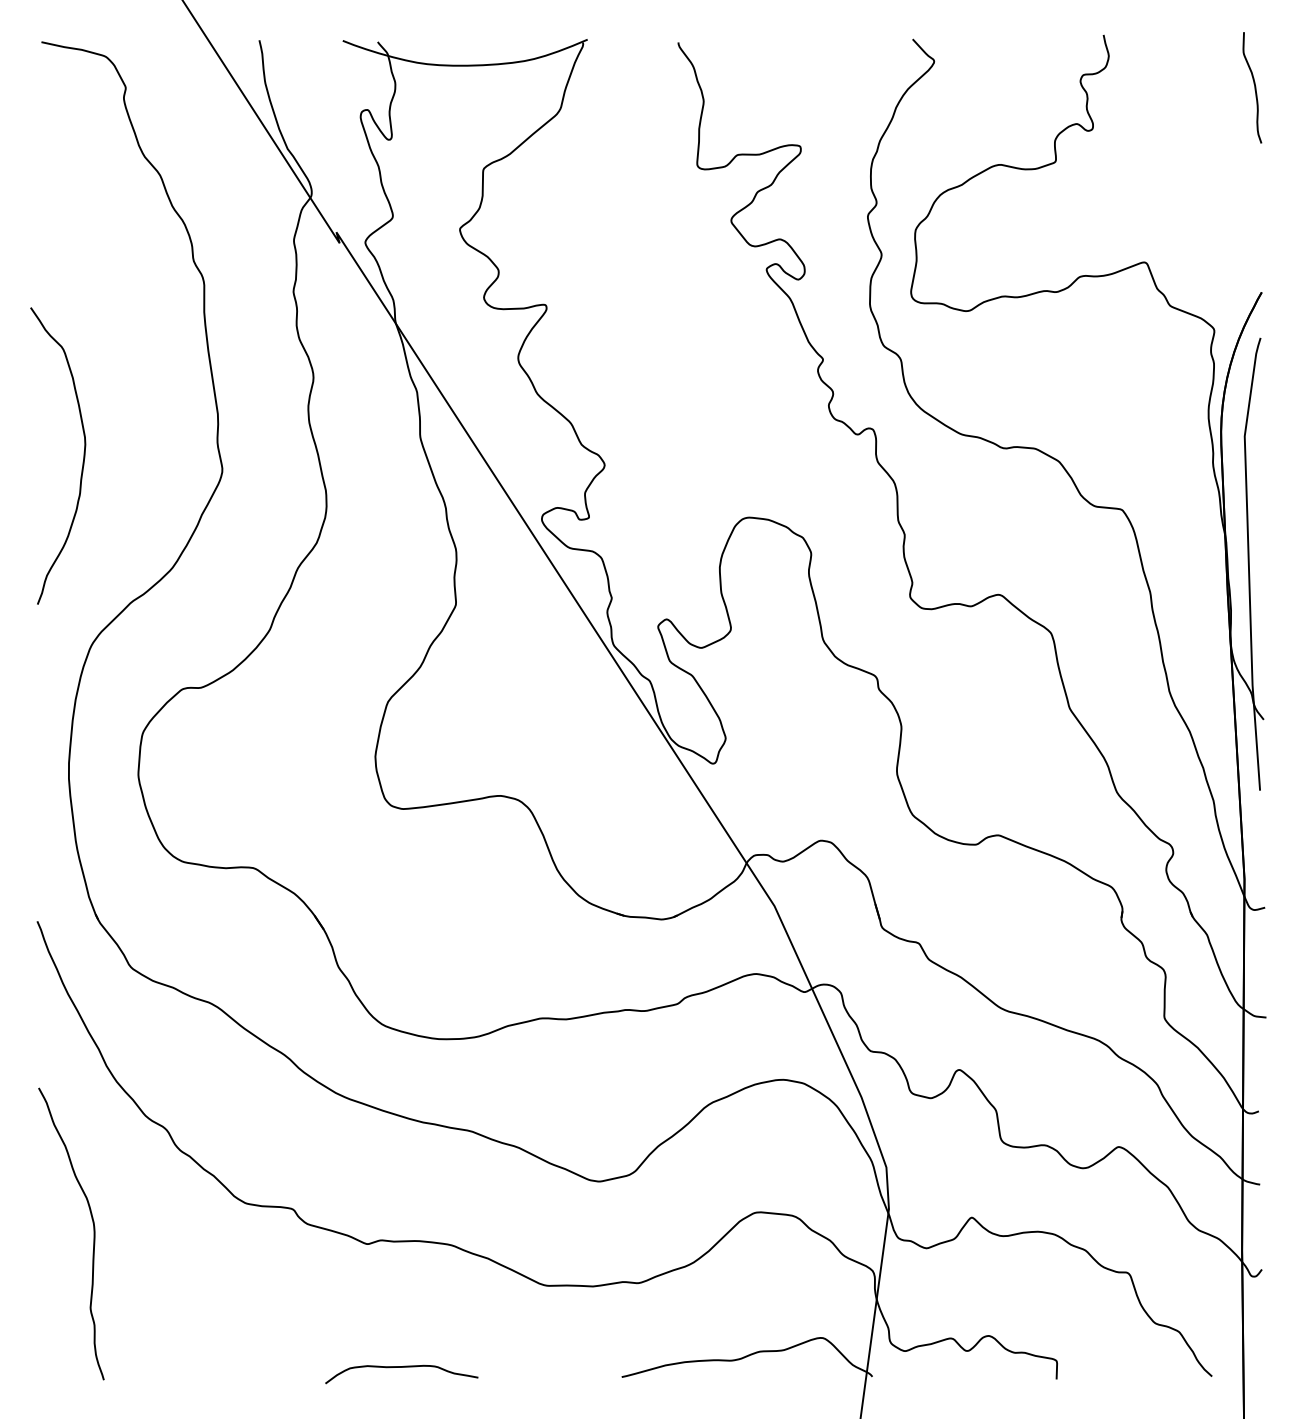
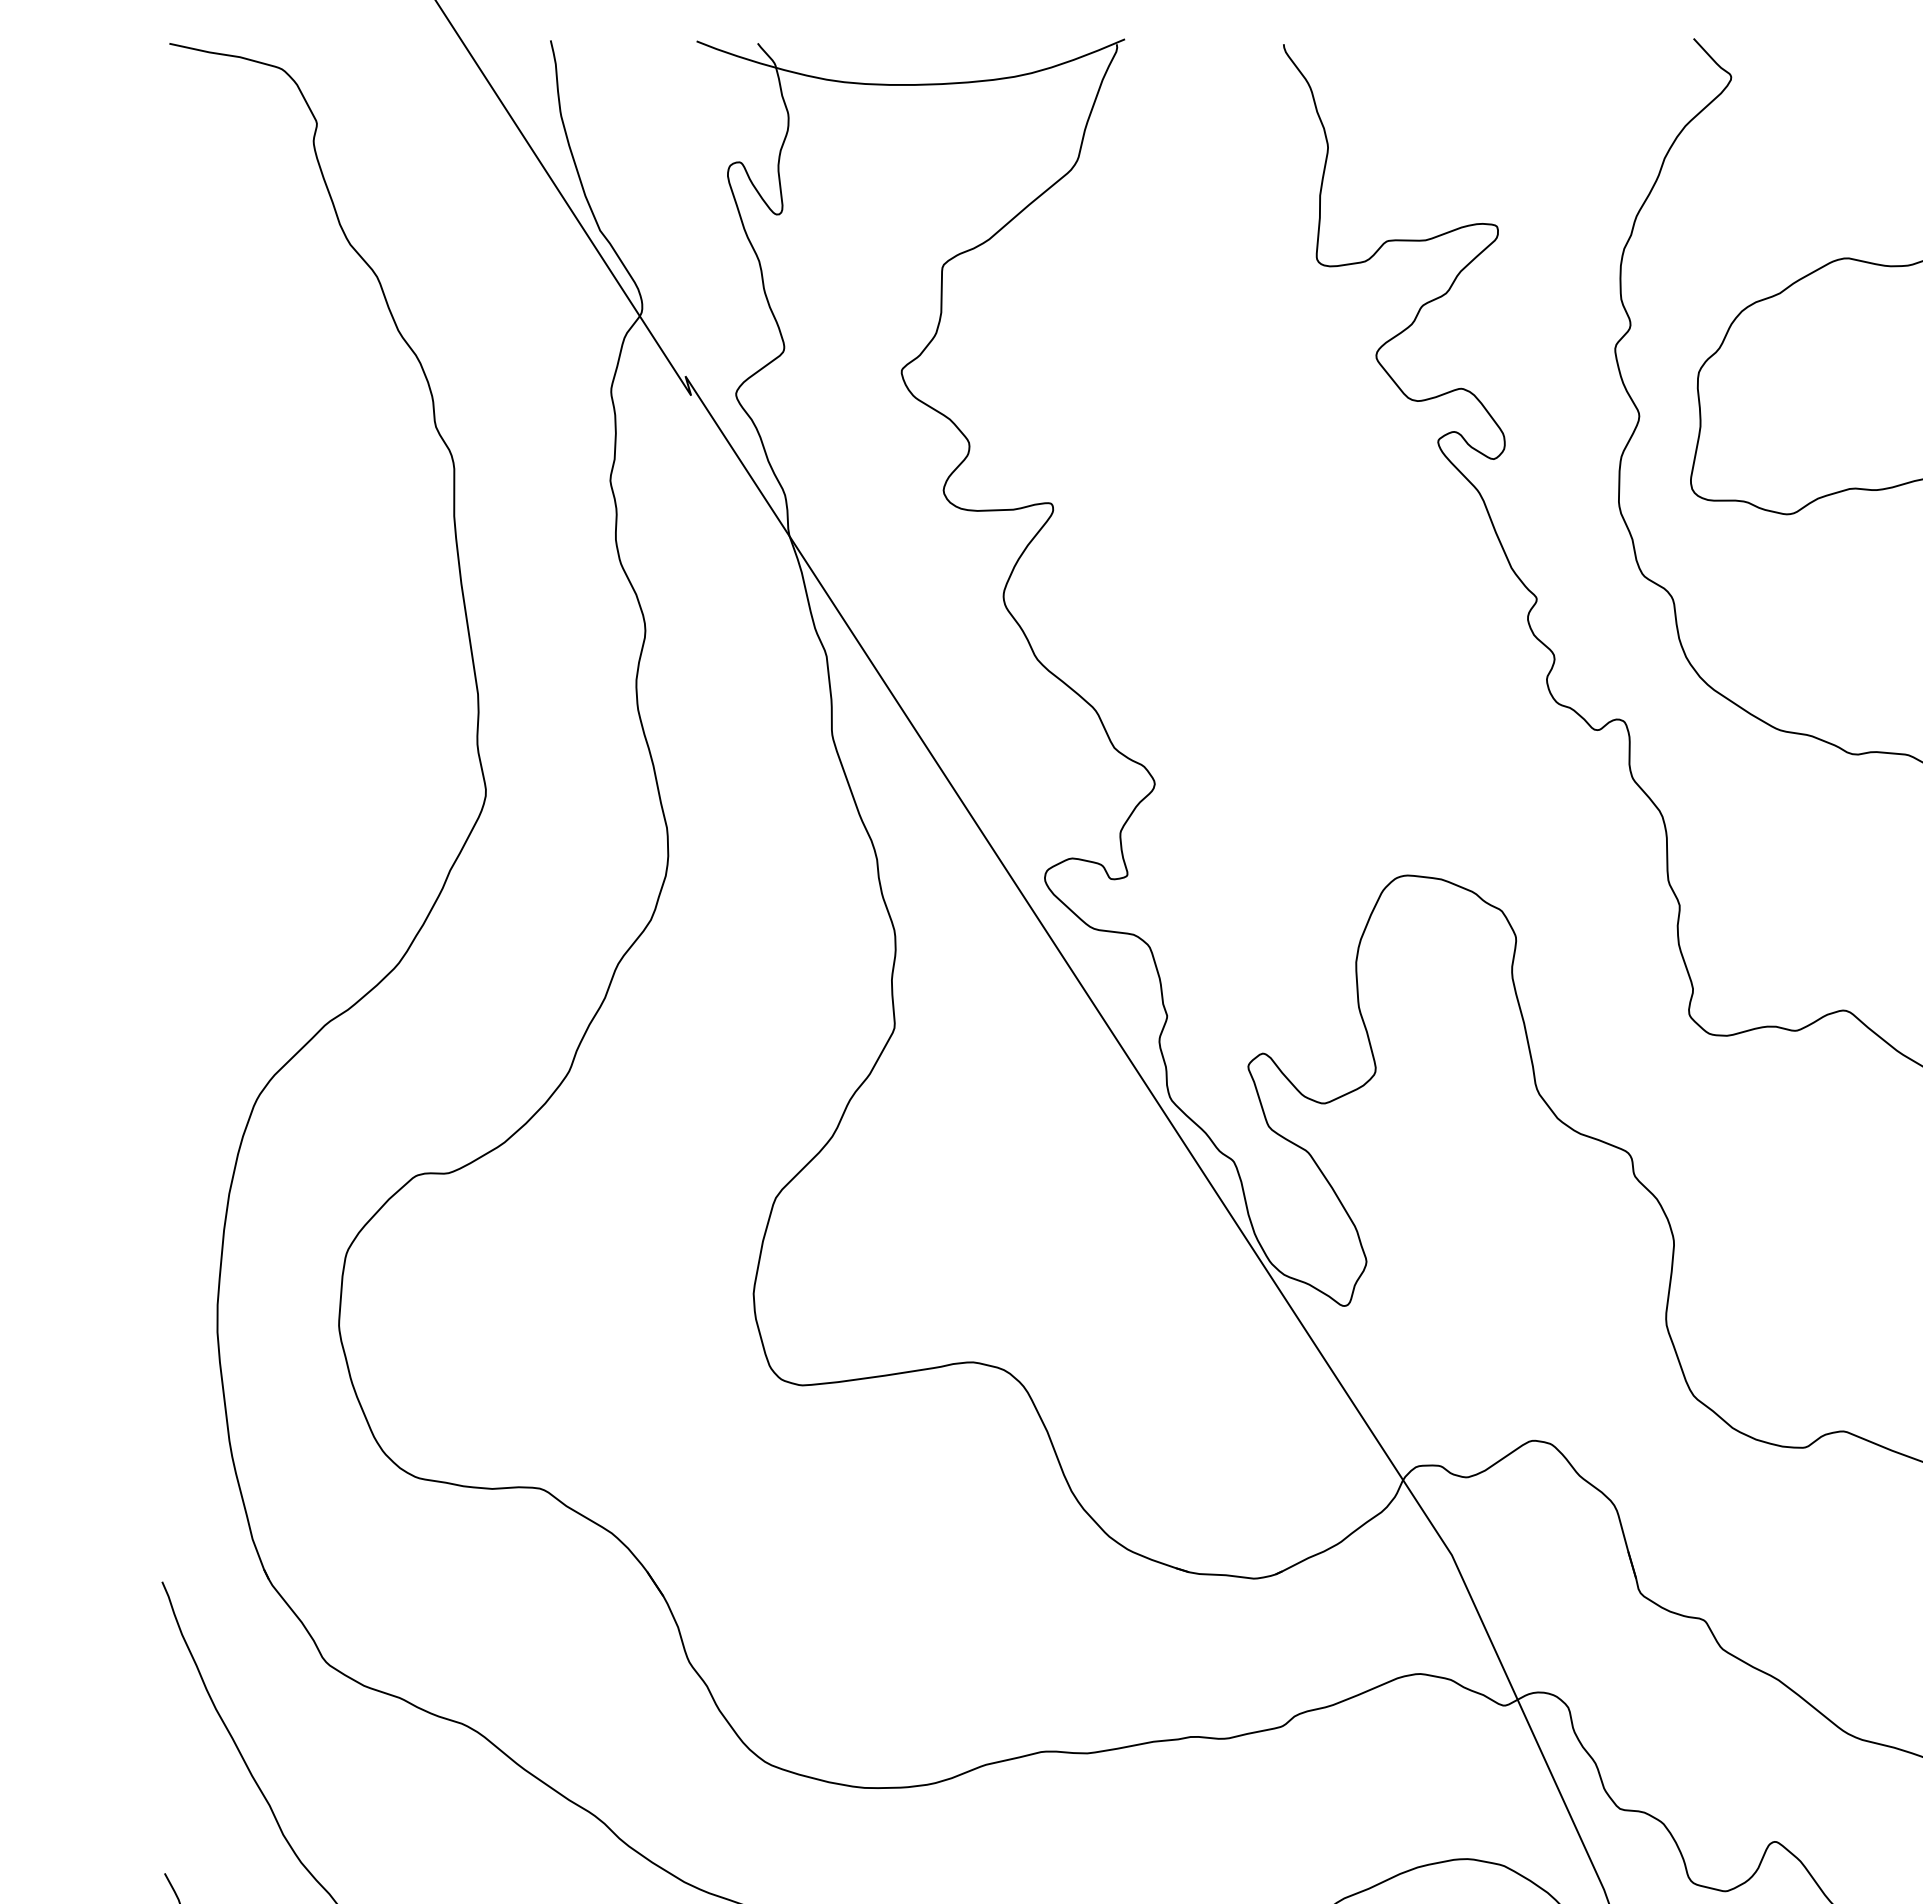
curve: (82, 461) -> (241, 777), removed

